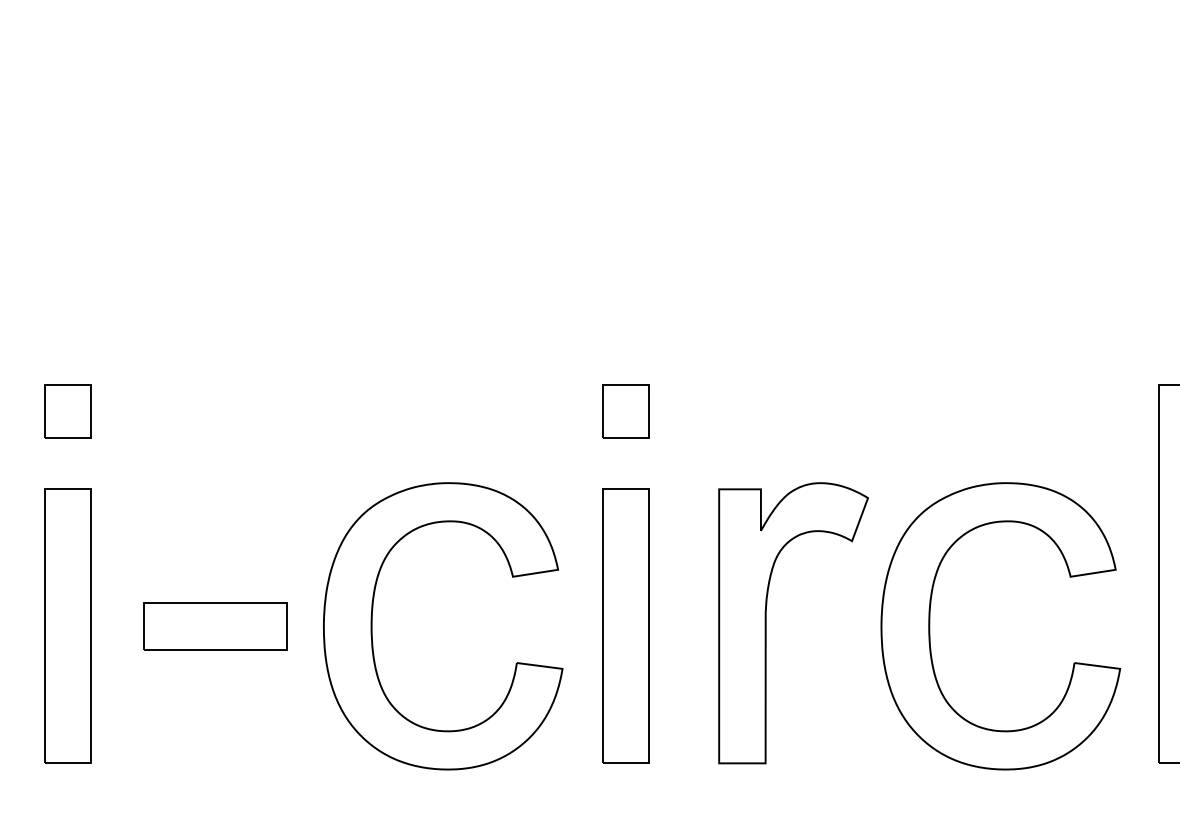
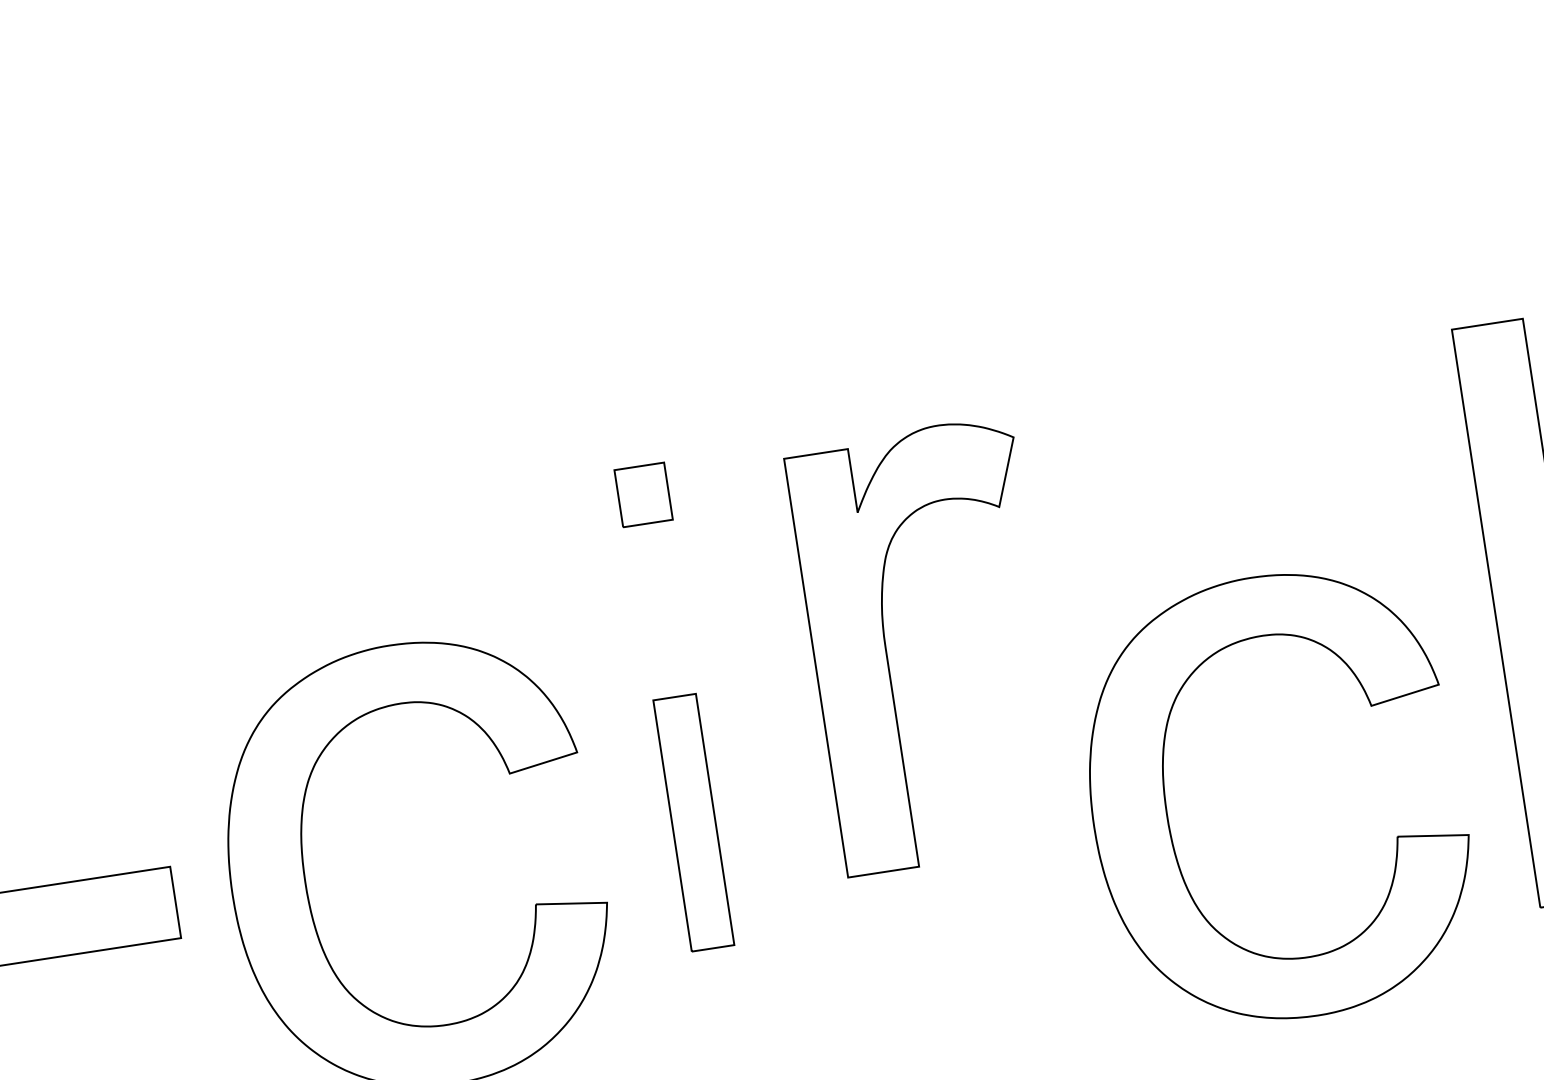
part: (625, 411) -> (643, 494), size x0.7
part: (766, 623) -> (887, 652), moved
part: (625, 625) -> (693, 821), size x0.6
part: (930, 626) -> (1169, 814), moved

